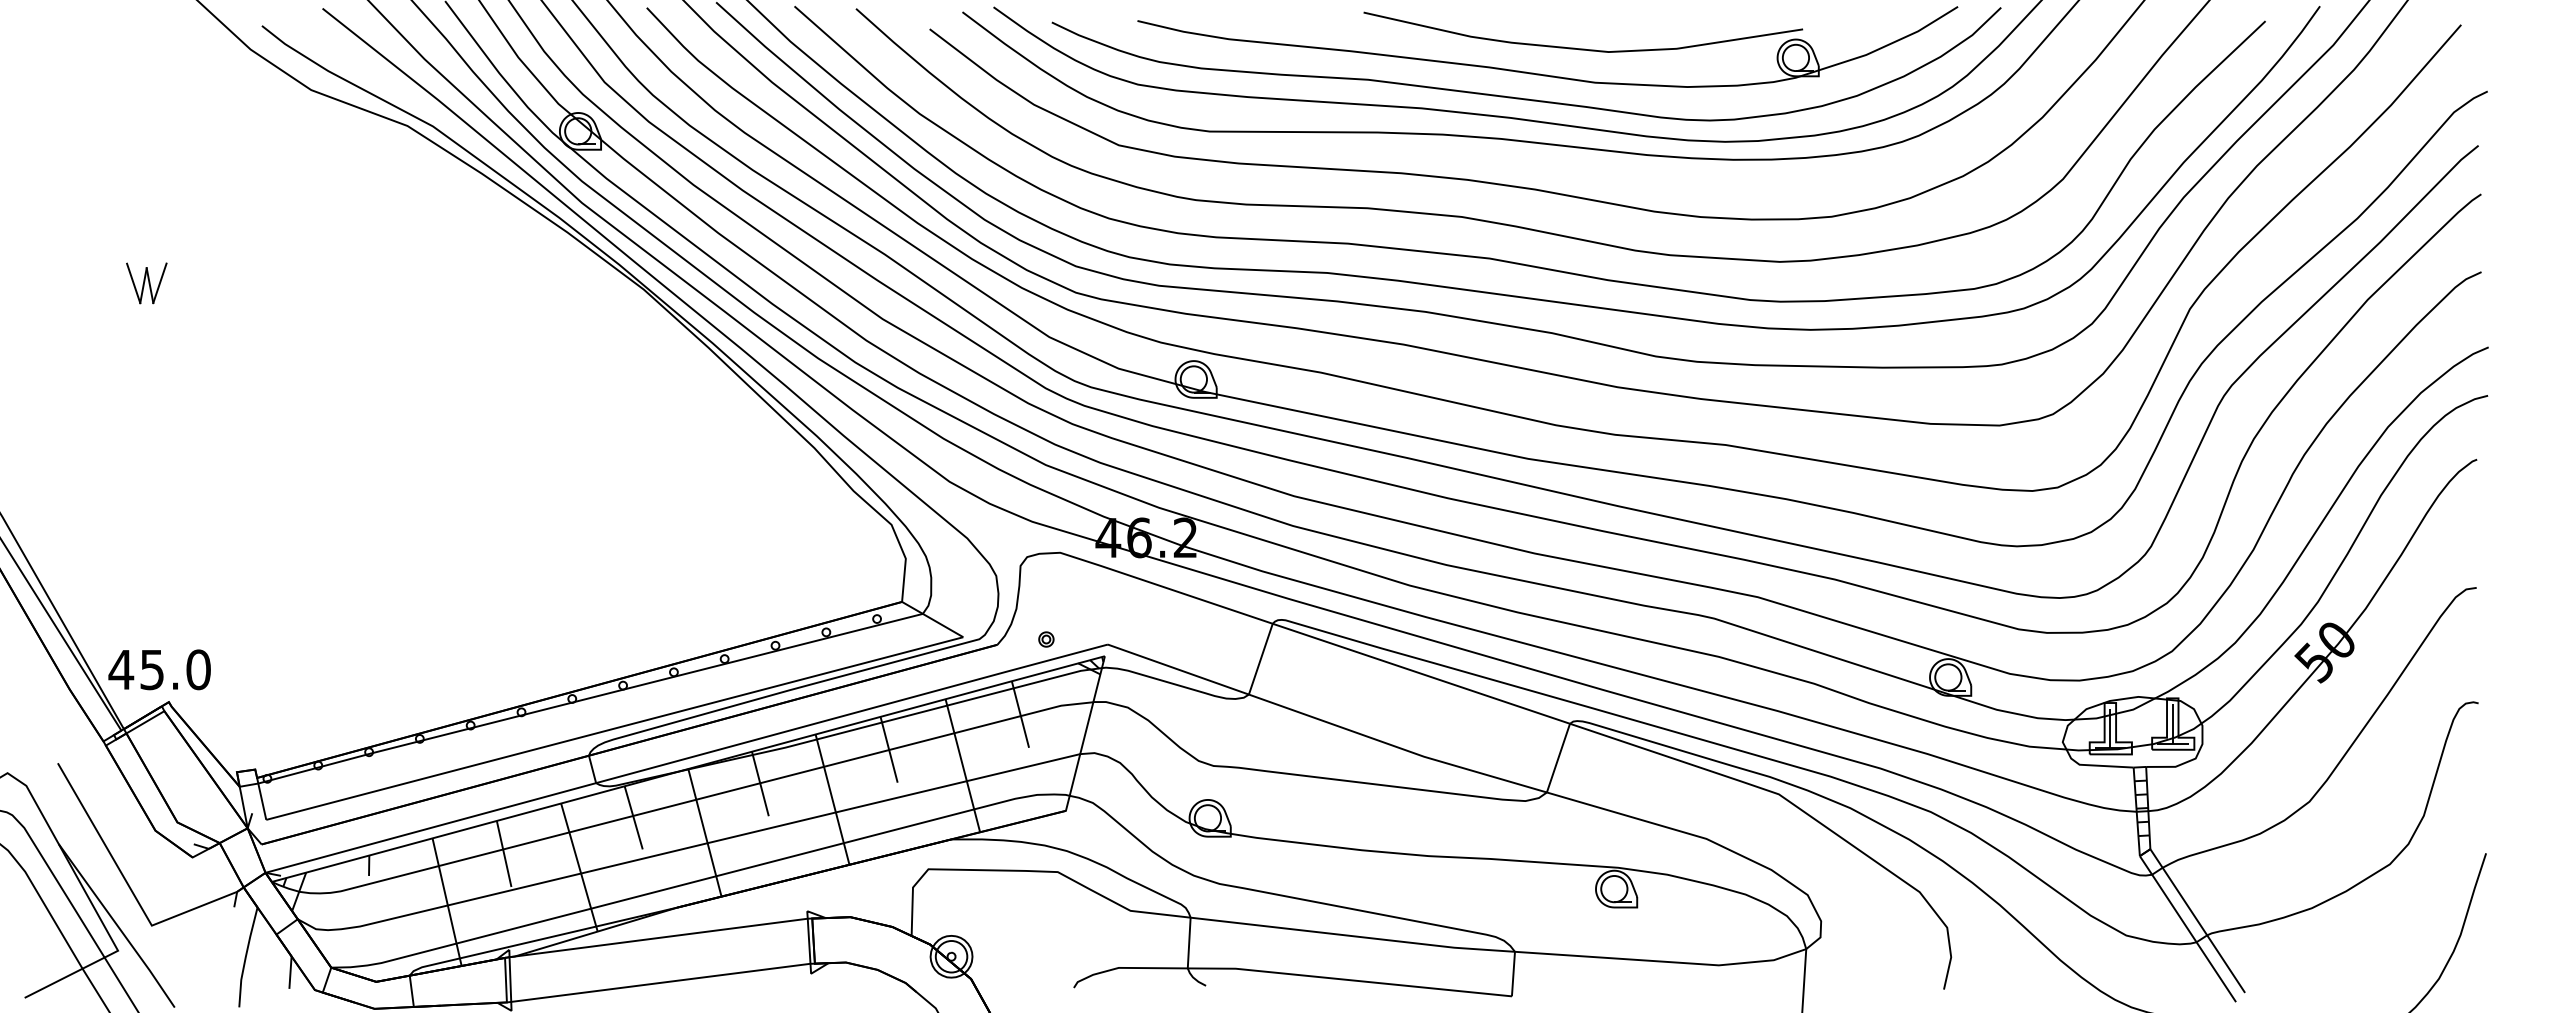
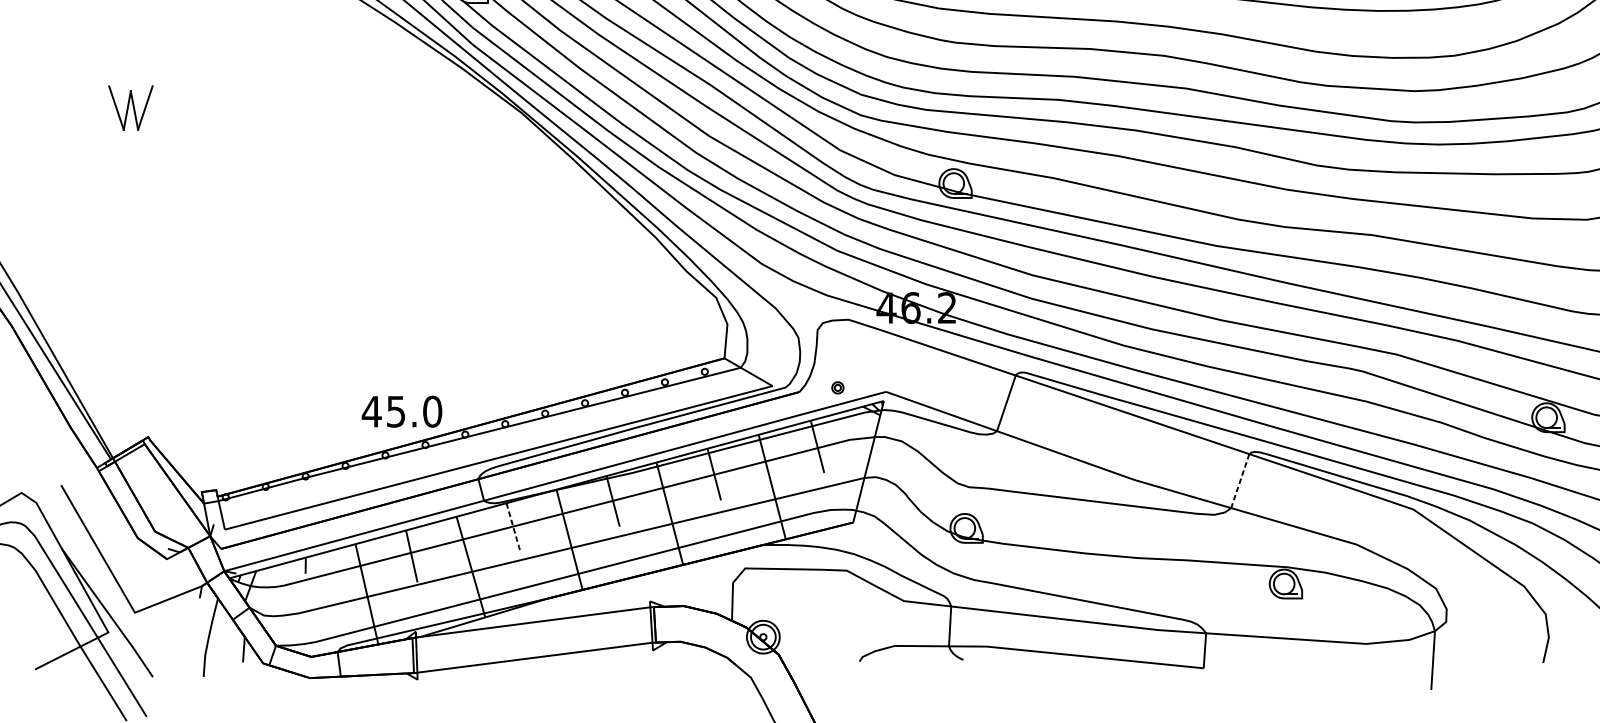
part: (146, 283) -> (130, 108), size x1.4
text: (159, 669) -> (401, 411), moved
line: (1558, 758) -> (1240, 481), solid -> dashed
line: (633, 817) -> (513, 527), solid -> dashed

